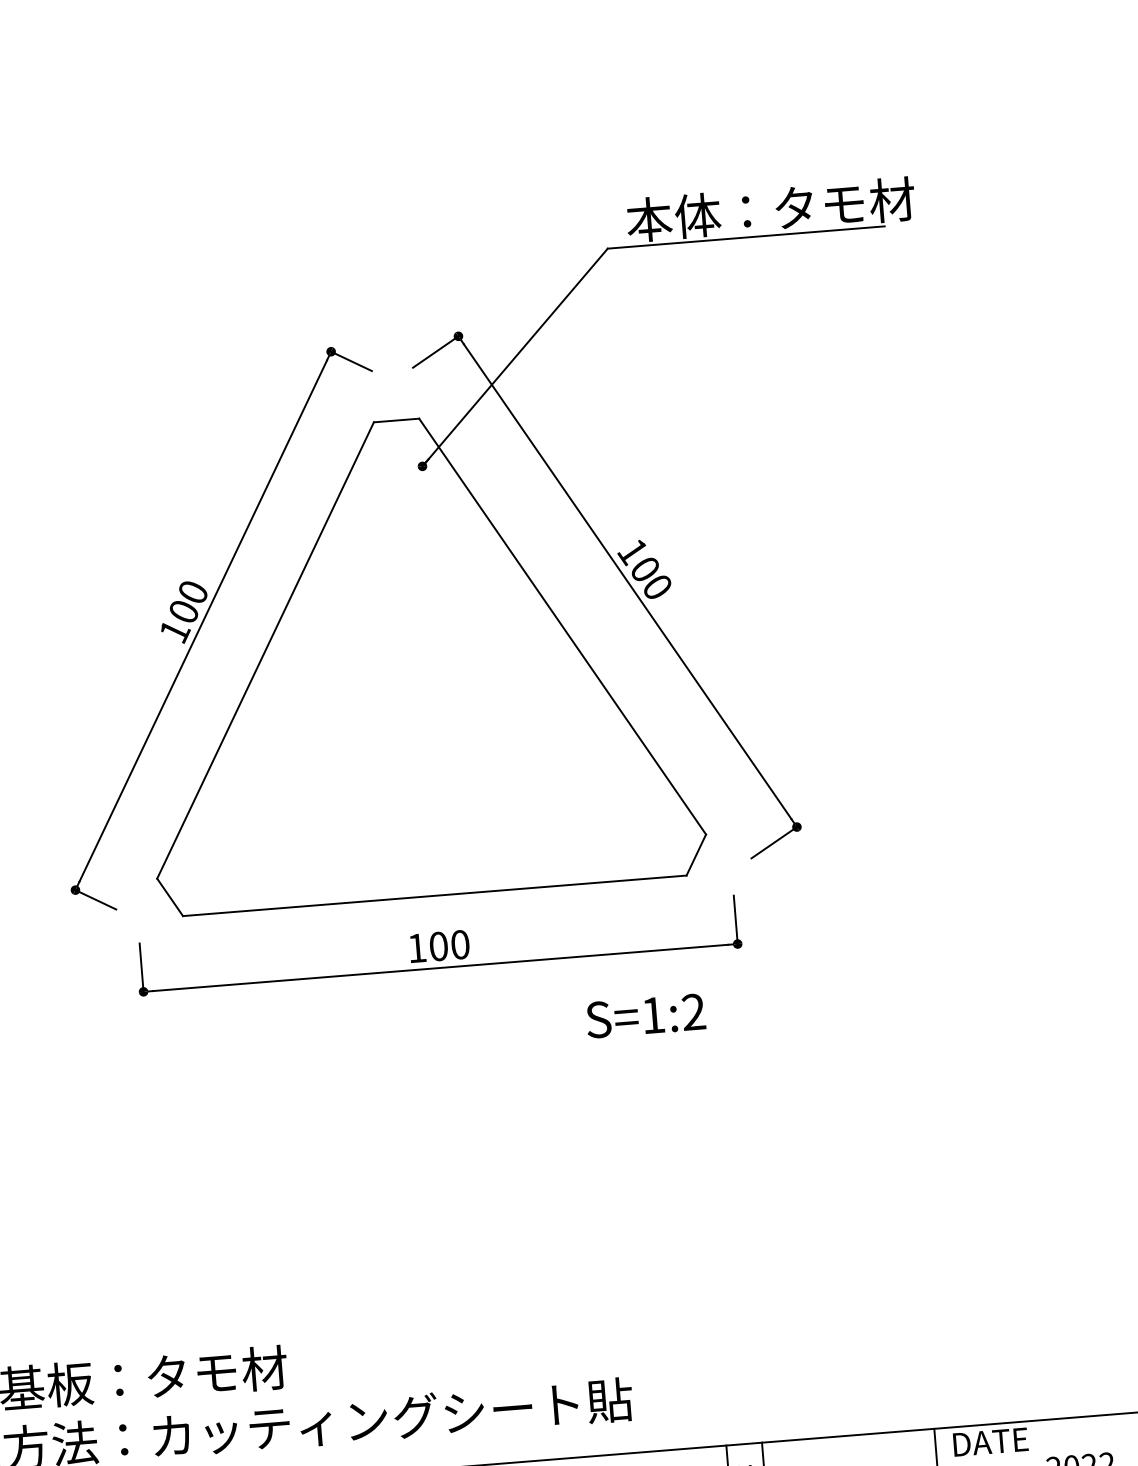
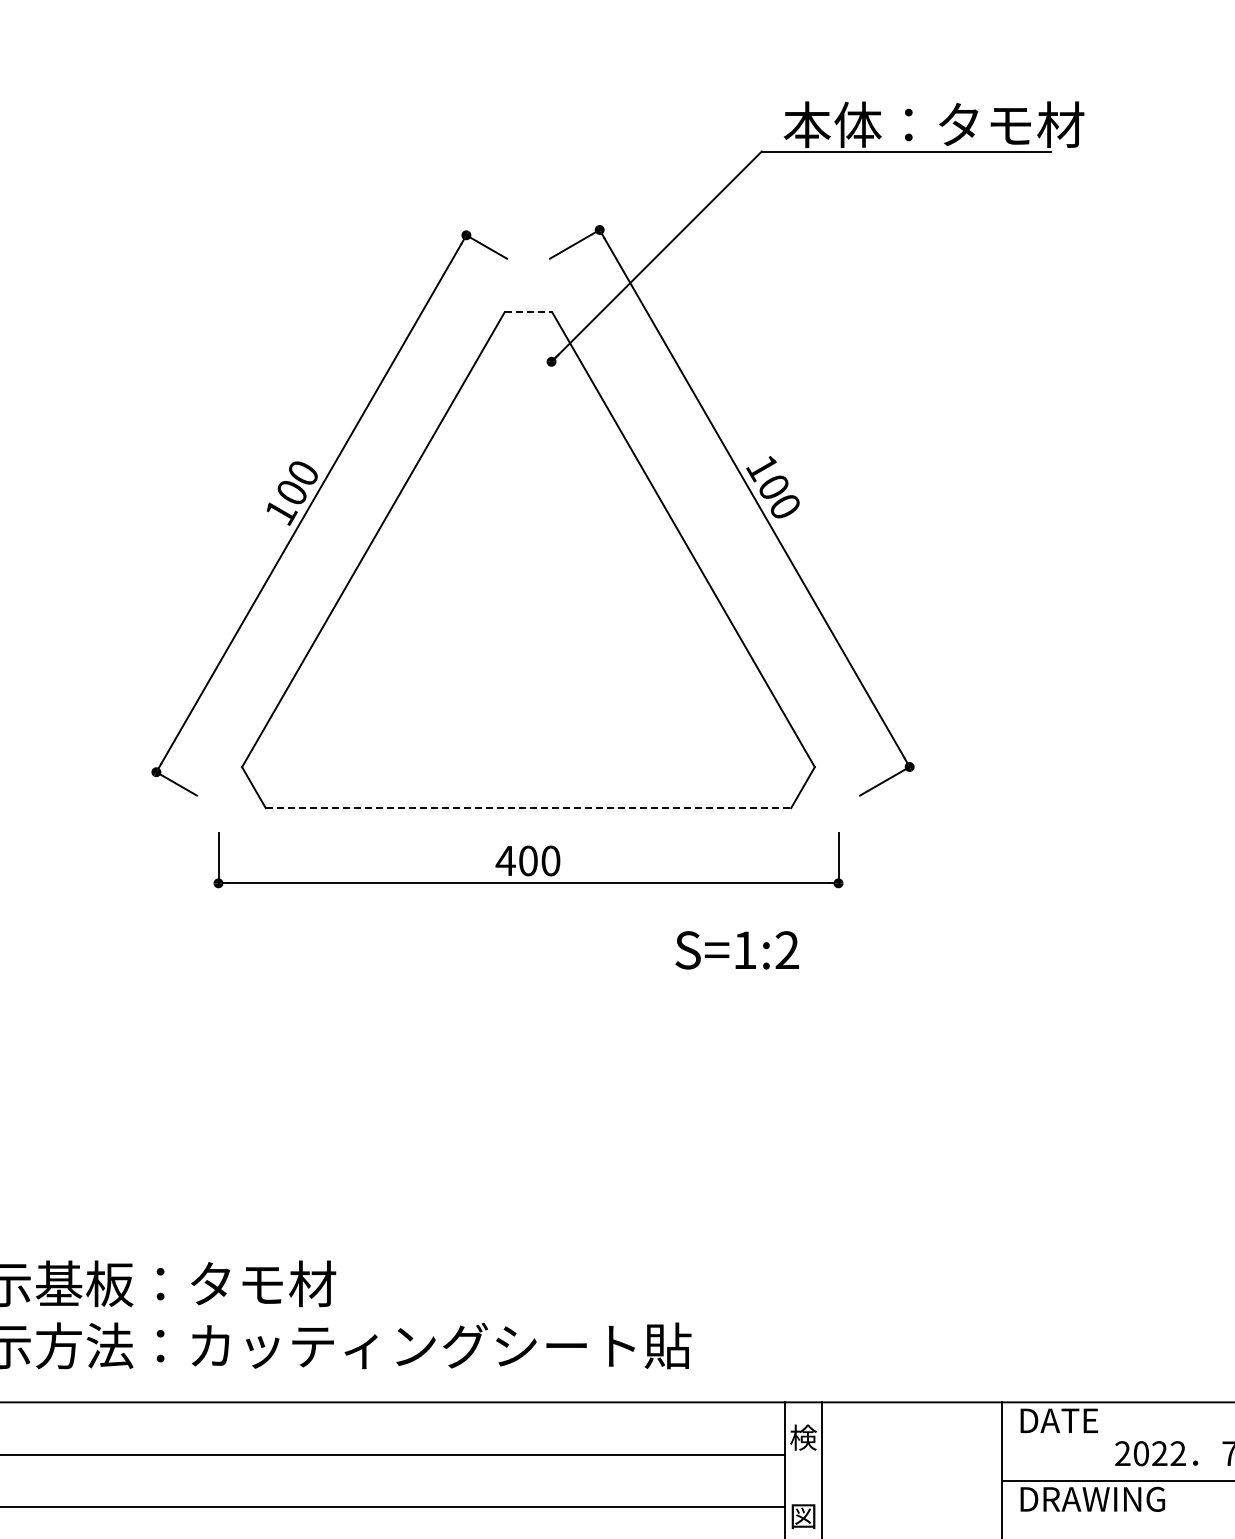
line: (396, 420) -> (528, 312), solid -> dashed
line: (434, 896) -> (528, 808), solid -> dashed
text: (416, 947) -> (505, 860), 100 -> 400

